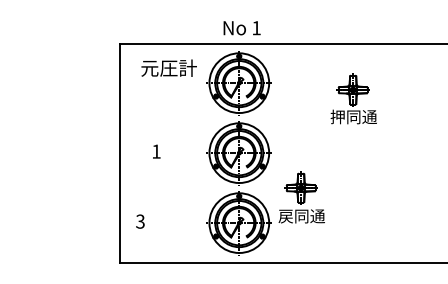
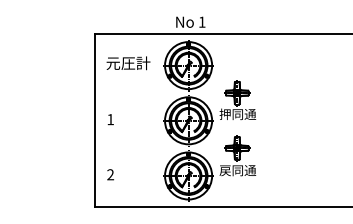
text: (168, 67) -> (128, 62), moved
part: (353, 98) -> (237, 99), moved
text: (156, 151) -> (110, 119), moved
text: (140, 221) -> (110, 174), 3 -> 2

